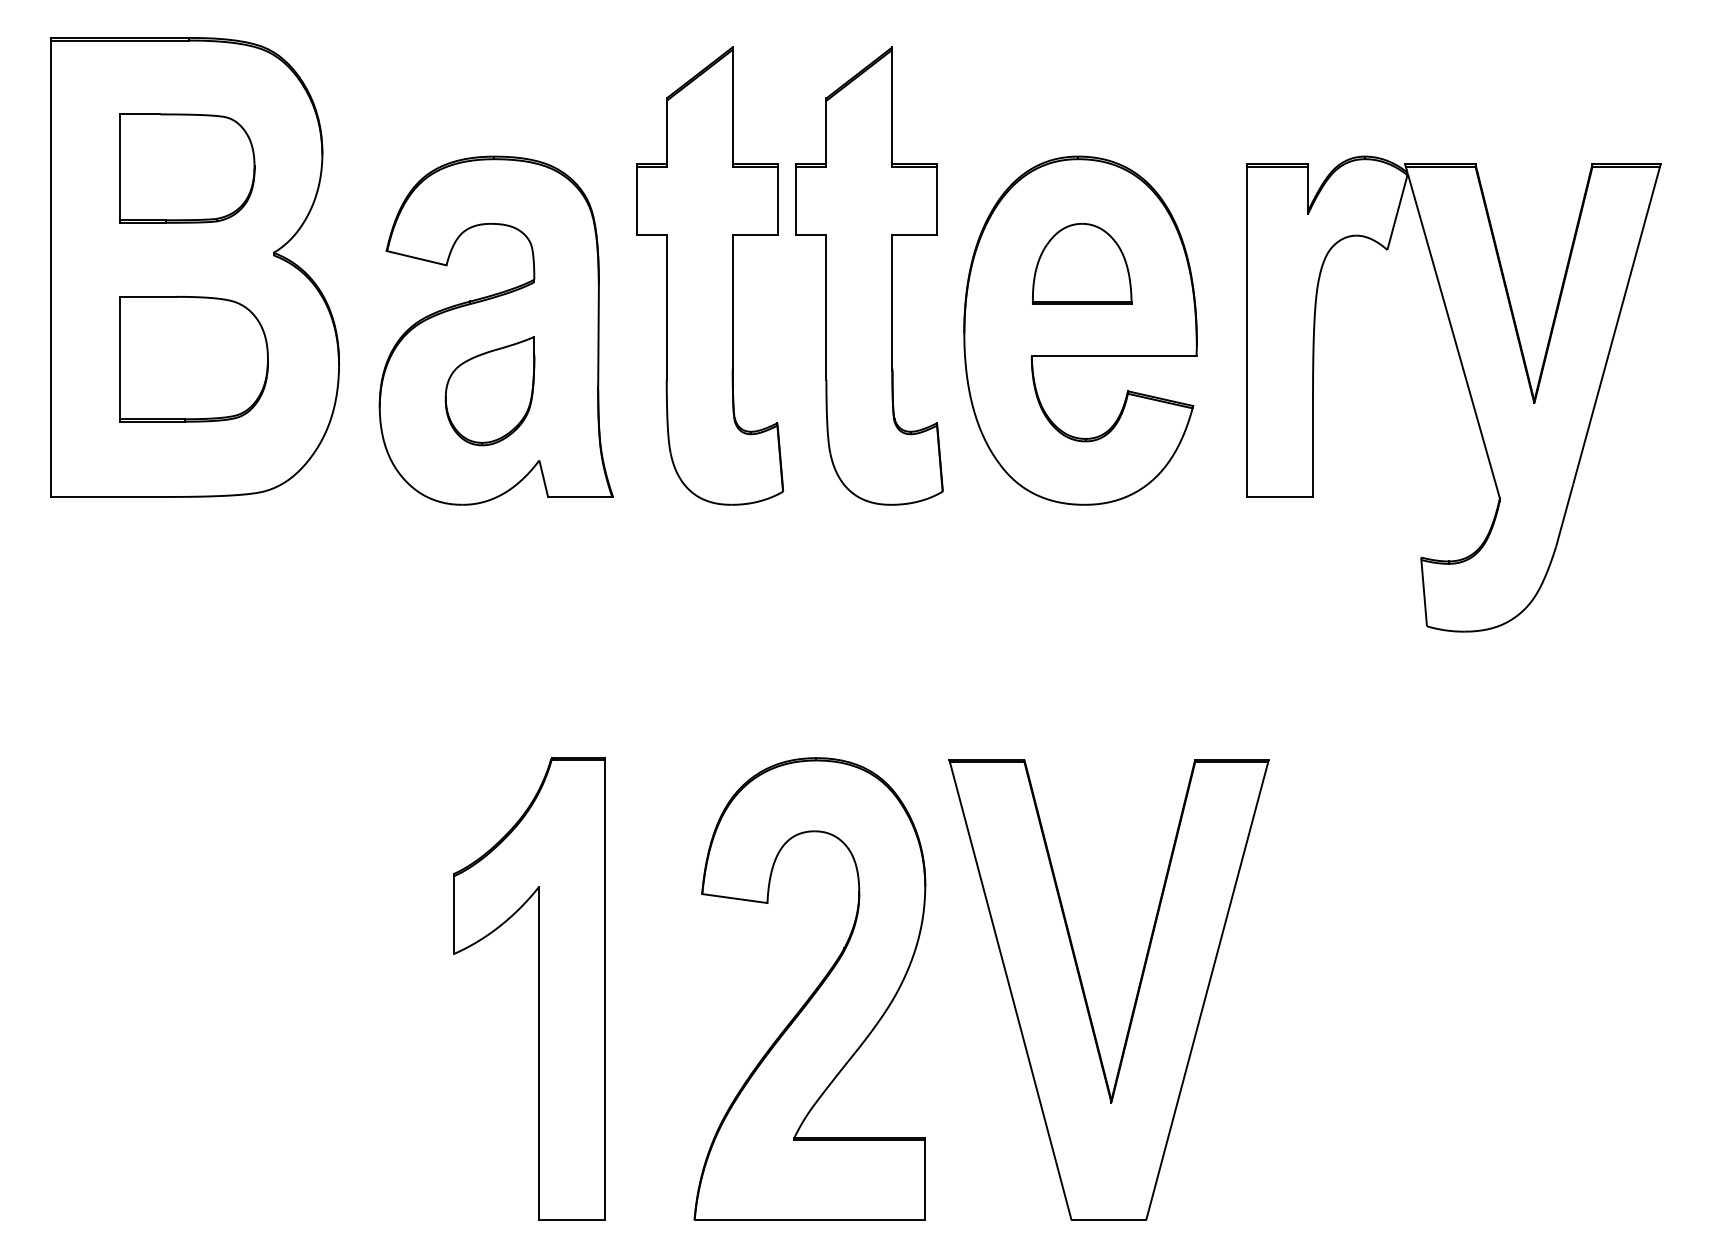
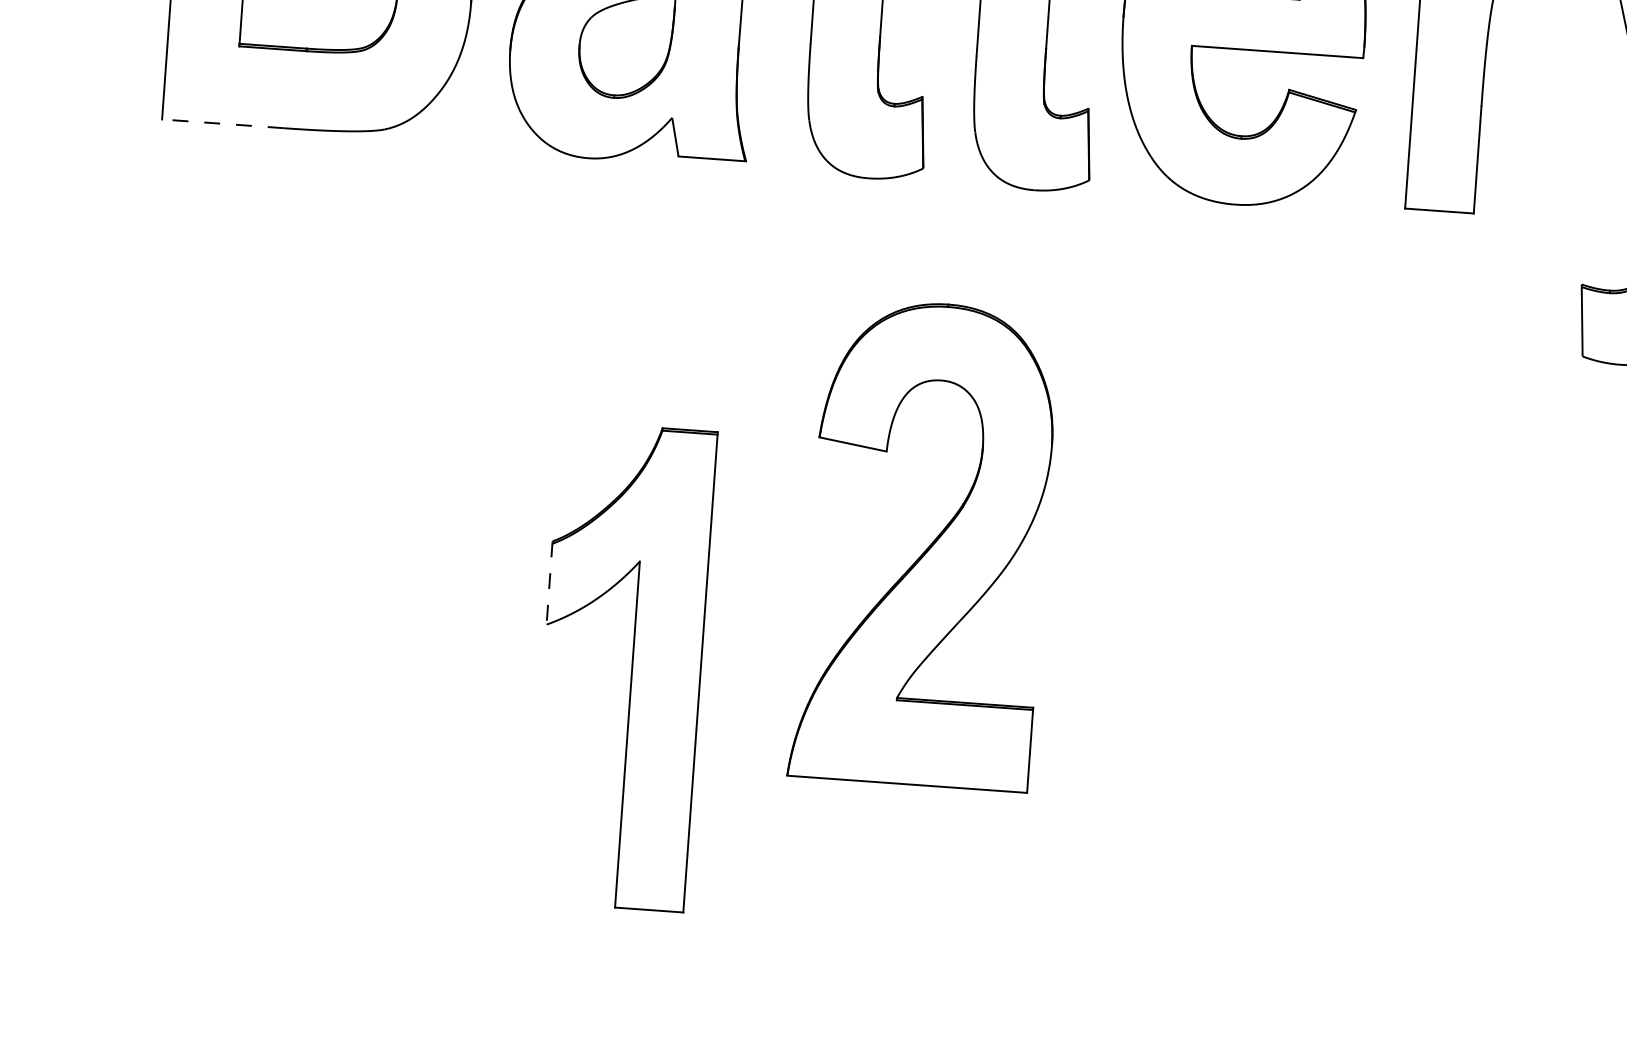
line: (109, 496) -> (222, 123), solid -> dashed
line: (453, 914) -> (549, 583), solid -> dashed
part: (809, 988) -> (923, 543), moved
part: (1085, 993) -> (1200, 712), removed

